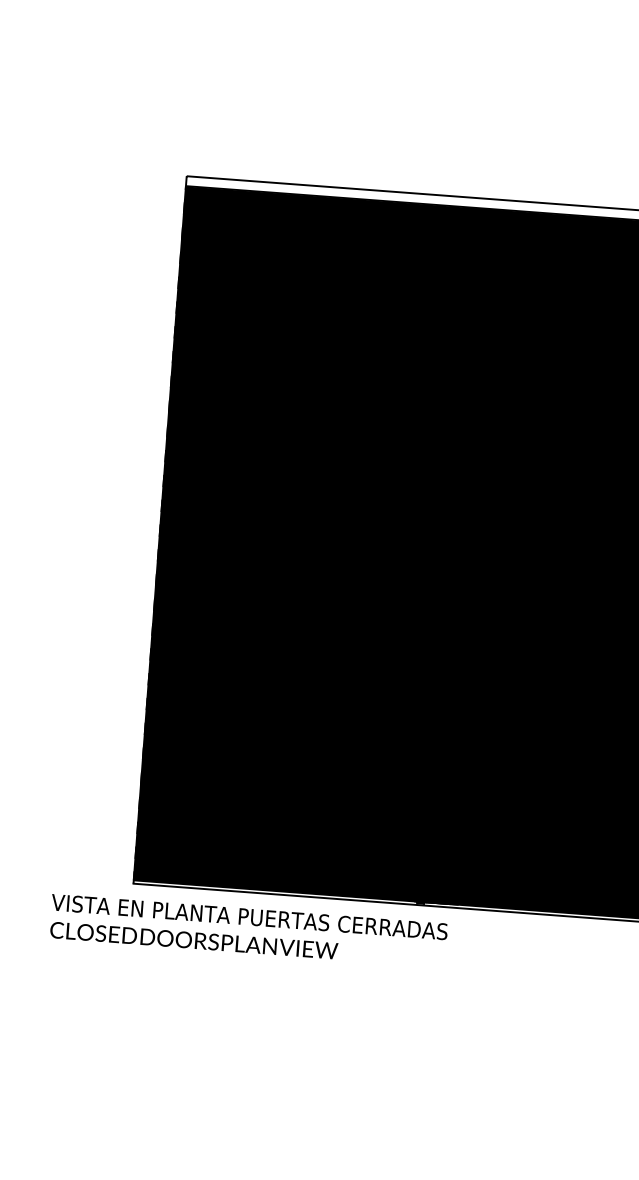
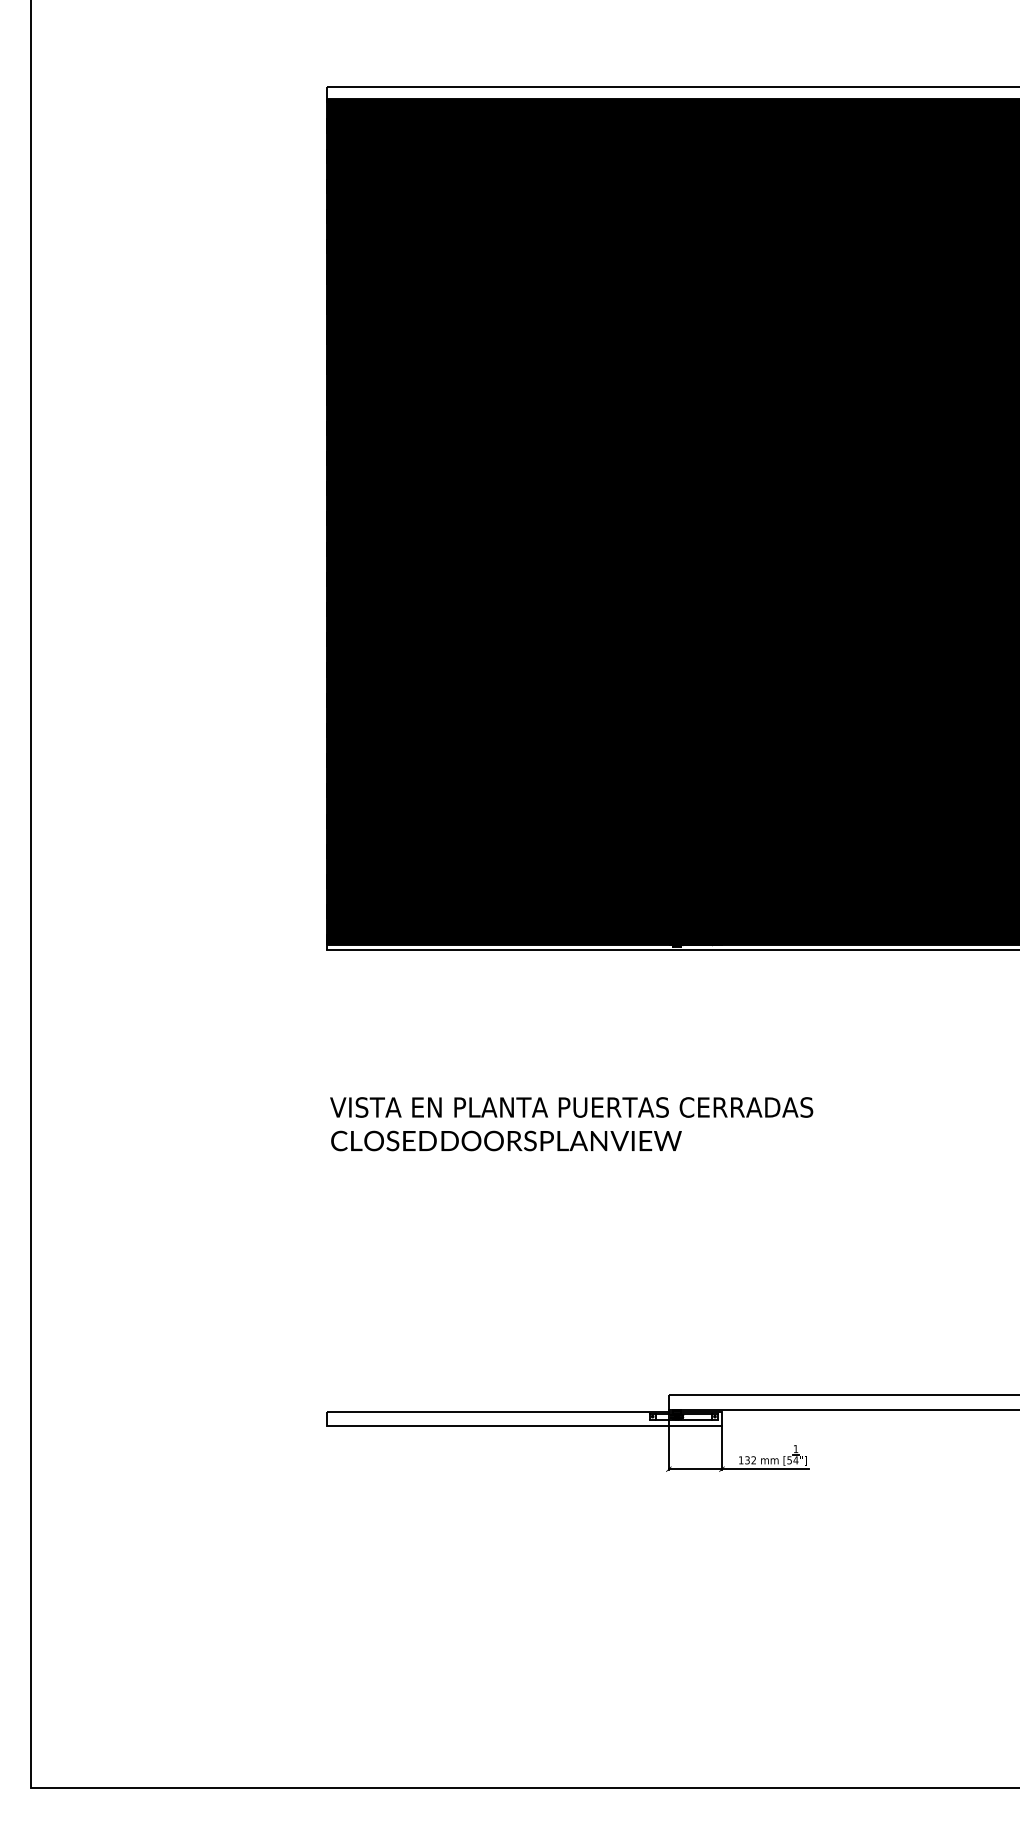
text: (248, 931) -> (571, 1124), moved

